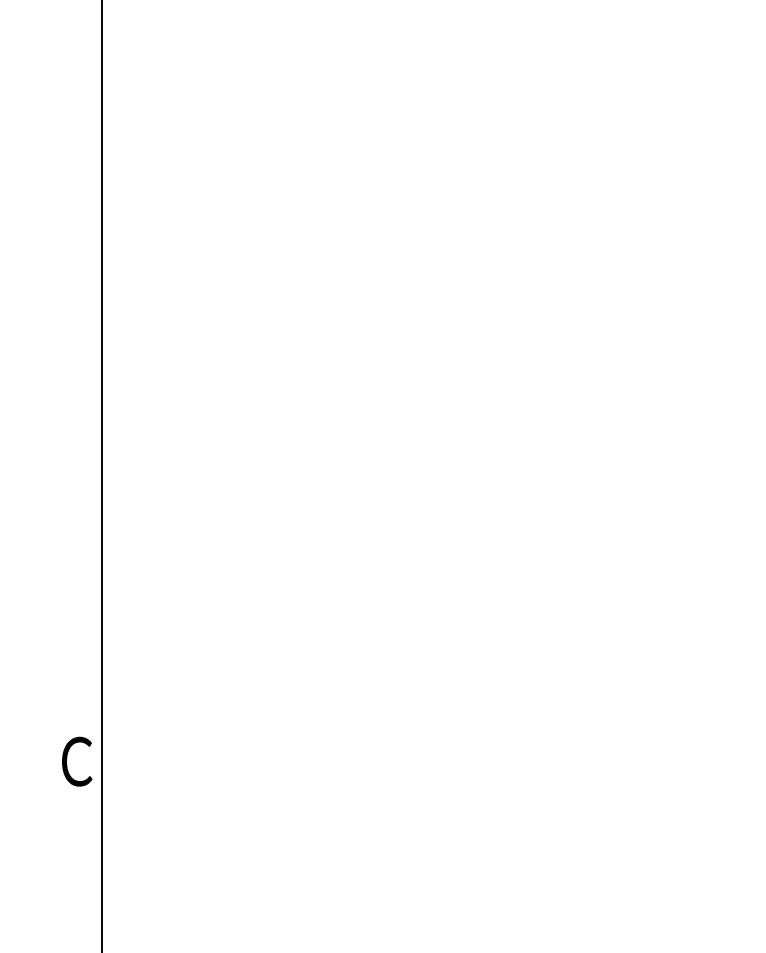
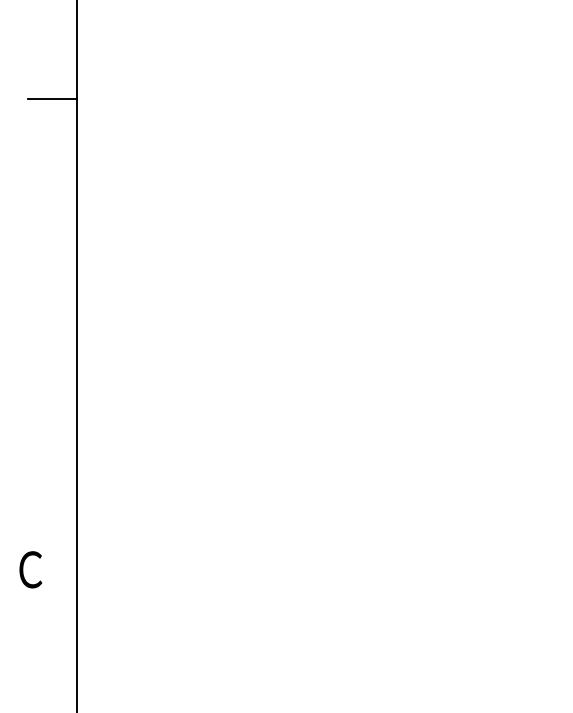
line: (69, 132) -> (52, 99), added
text: (77, 761) -> (31, 569), moved

